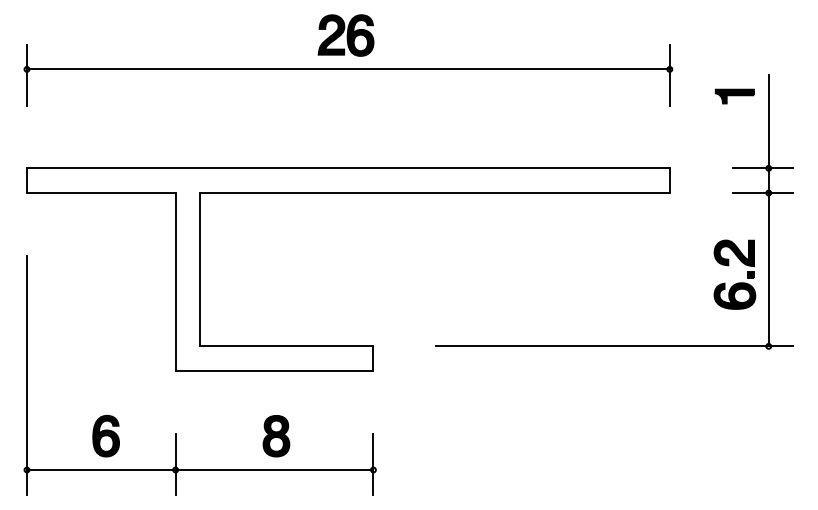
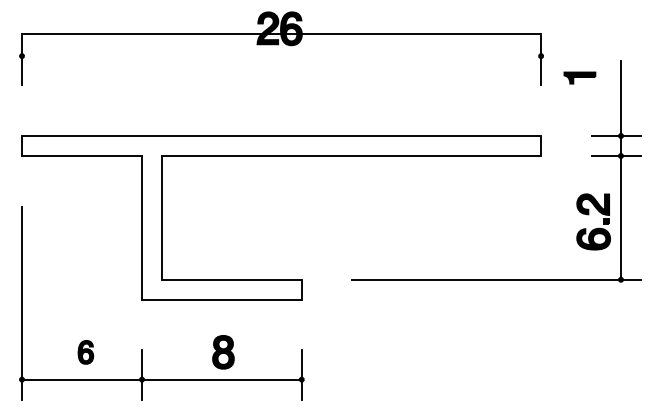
line: (347, 69) -> (280, 34), moved
part: (734, 96) -> (579, 78), moved
part: (105, 436) -> (85, 352), size x0.7

